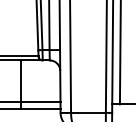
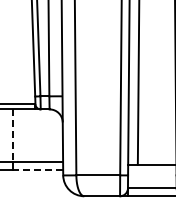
line: (20, 82) -> (12, 136), solid -> dashed
line: (40, 108) -> (37, 169), solid -> dashed

